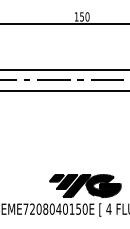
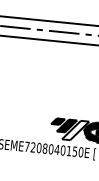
fill: (76, 185) -> (75, 129), removed

